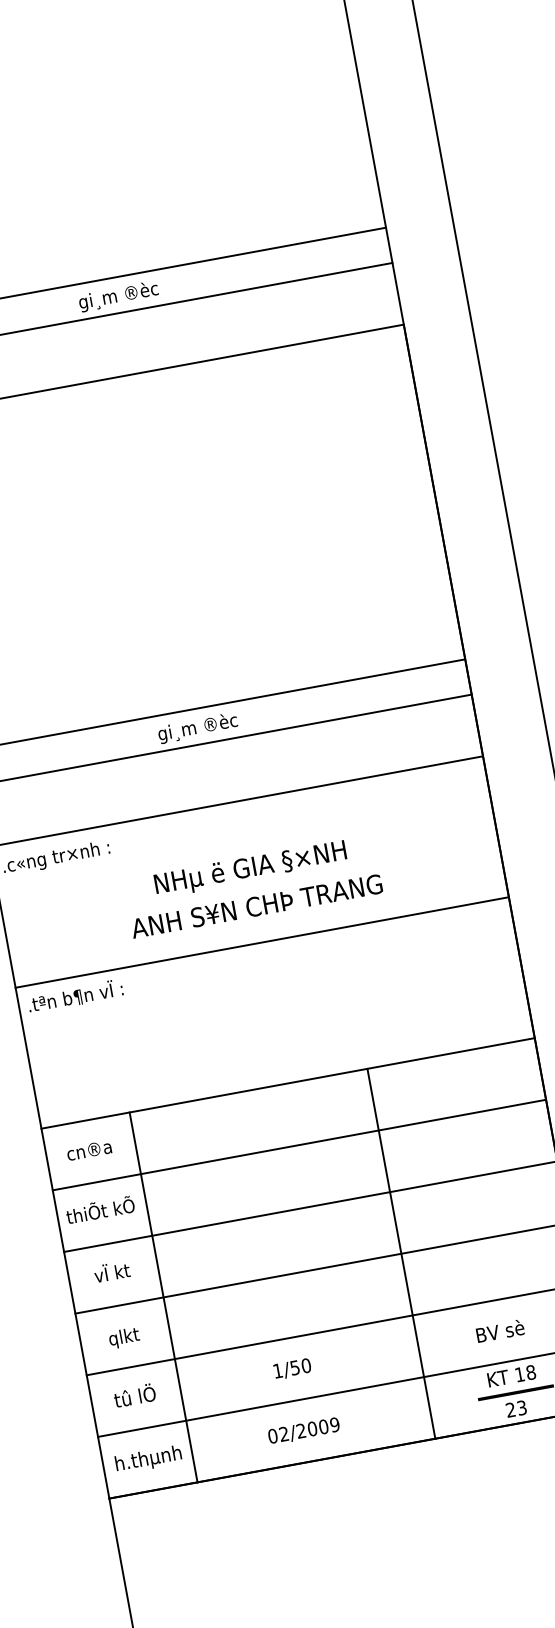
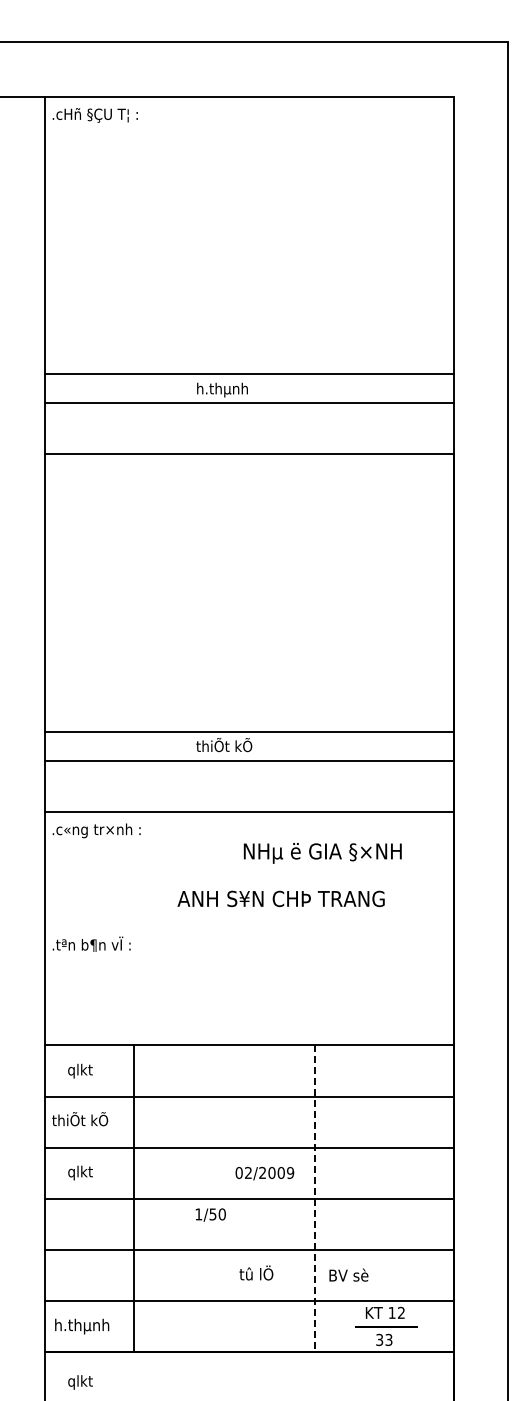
text: (117, 296) -> (228, 389), gi¸m ®èc -> h.thµnh
text: (196, 727) -> (228, 746), gi¸m ®èc -> thiÕt kÕ
text: (250, 869) -> (322, 853), moved
text: (255, 905) -> (280, 898), moved
line: (261, 942) -> (248, 928), removed
text: (88, 1151) -> (79, 1070), cn®a -> qlkt
line: (401, 1254) -> (314, 1199), solid -> dashed
text: (112, 1272) -> (80, 1171), vÏ kt -> qlkt
line: (162, 1297) -> (133, 1198), moved
text: (499, 1330) -> (348, 1274), moved
text: (124, 1338) -> (80, 1382), moved
text: (292, 1368) -> (210, 1214), moved
text: (531, 1372) -> (401, 1312), 18 -> 12
text: (134, 1394) -> (256, 1272), moved
text: (510, 1409) -> (379, 1339), 23 -> 33
text: (303, 1431) -> (264, 1173), moved

